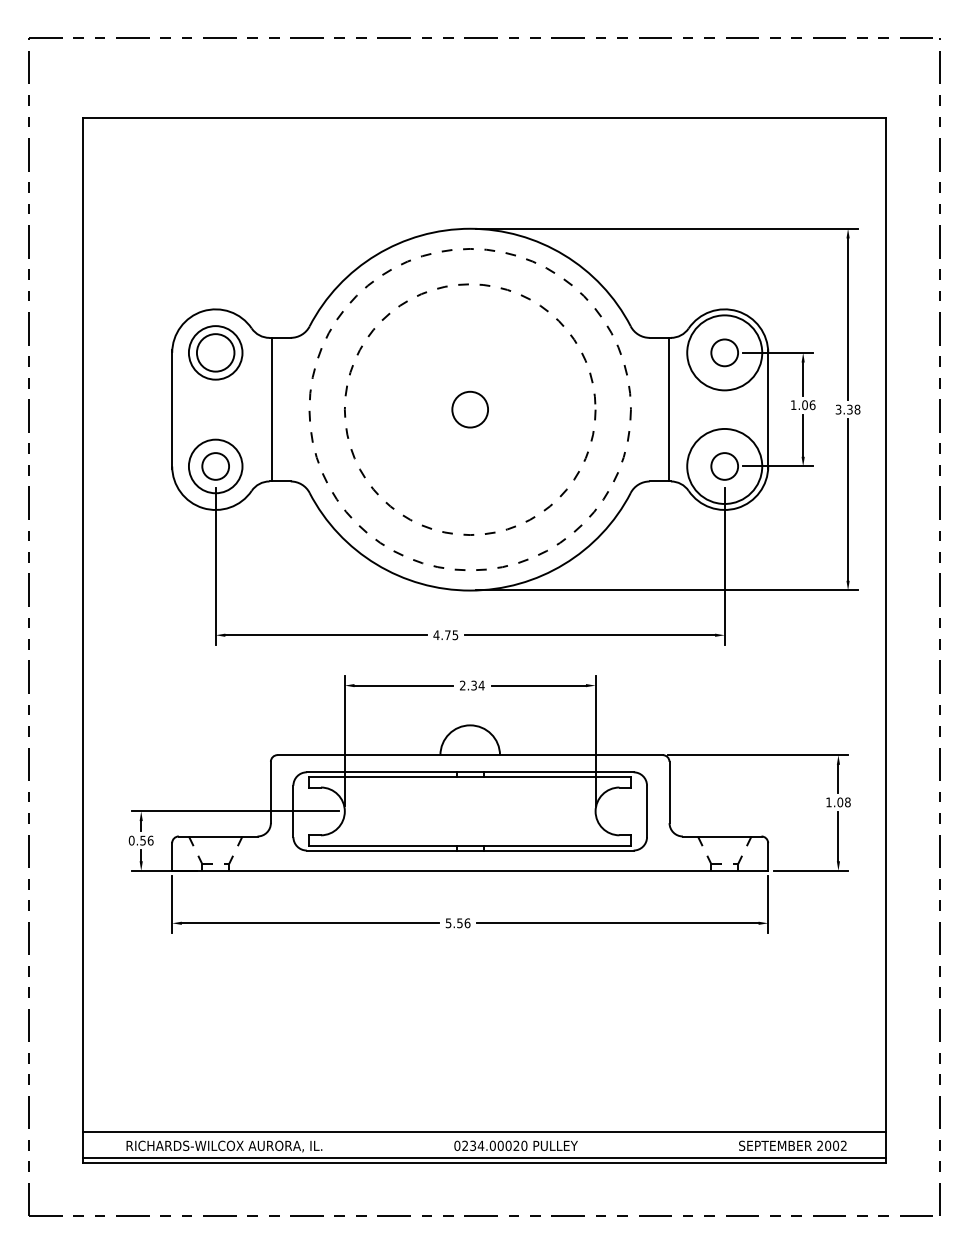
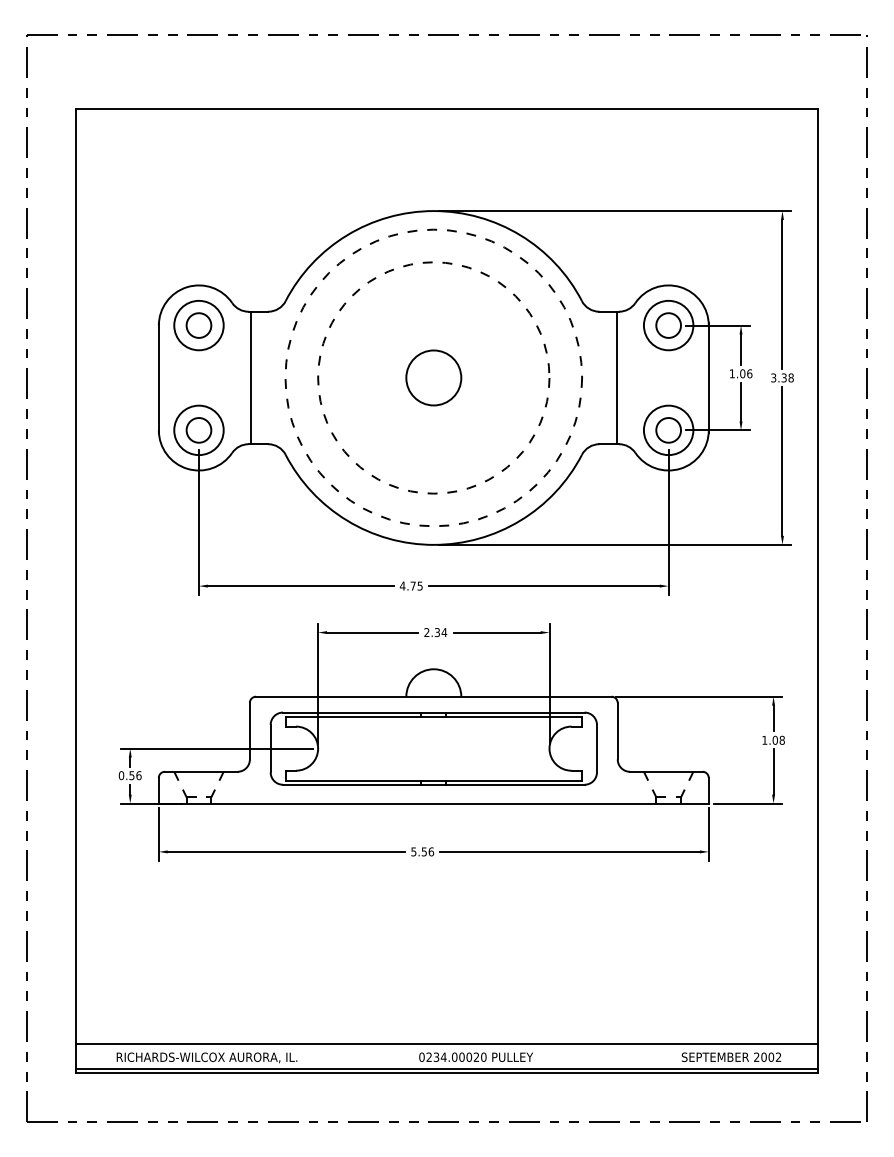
circle: (215, 352) -> (198, 325), size x0.71
circle: (724, 352) -> (668, 325), size x0.71
circle: (470, 409) -> (434, 377), size x1.67
circle: (724, 466) -> (668, 430), size x0.71

